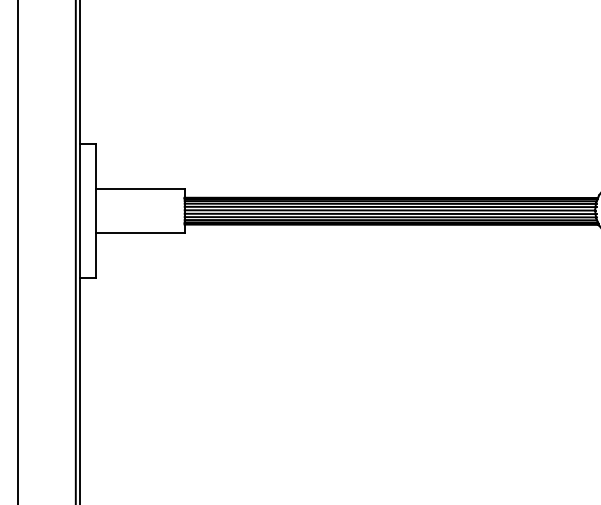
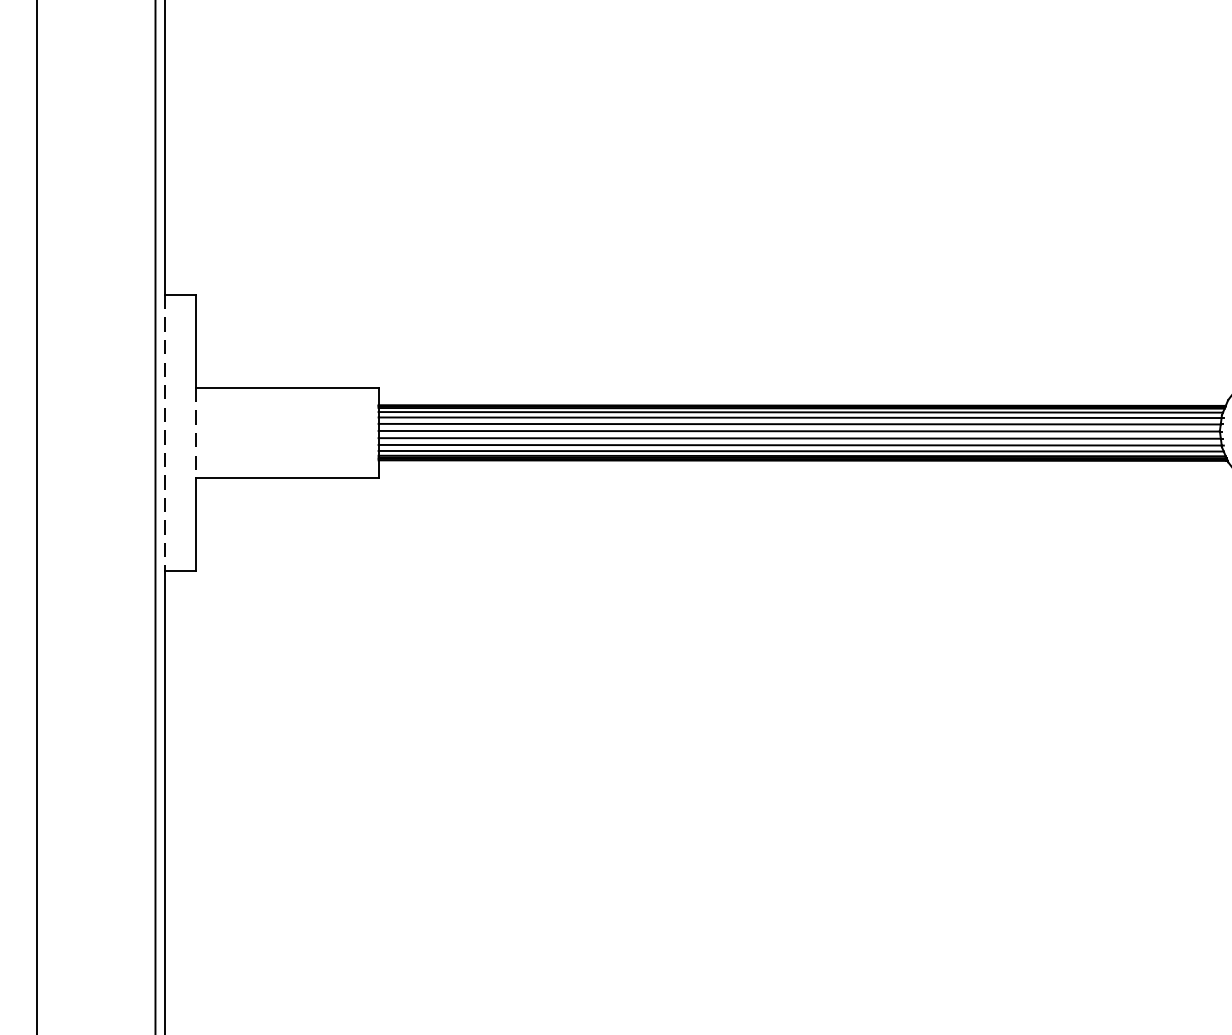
line: (80, 211) -> (165, 433), solid -> dashed
line: (95, 211) -> (195, 433), solid -> dashed

